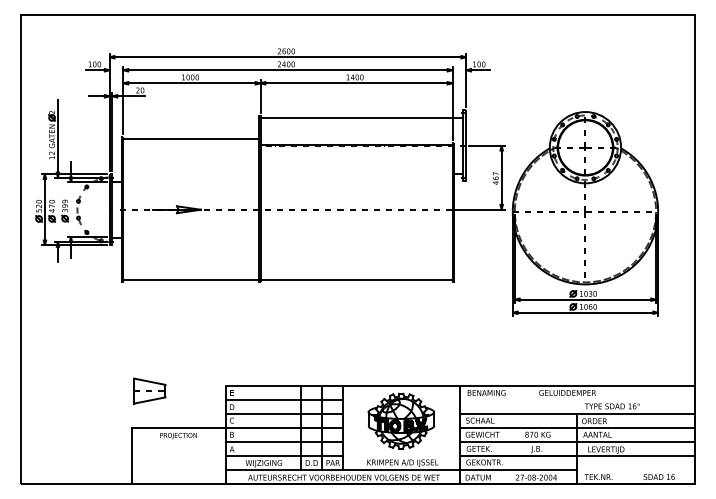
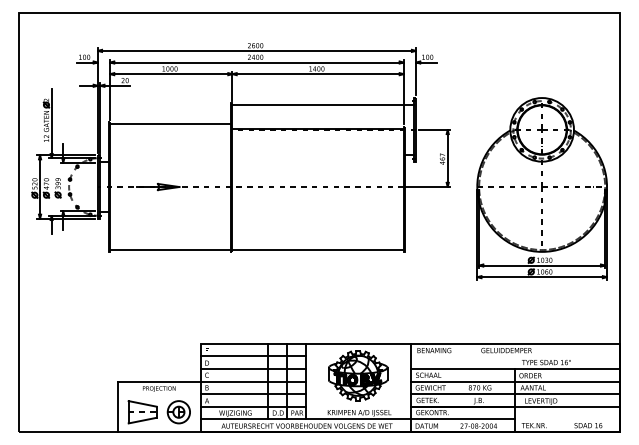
part: (584, 213) -> (541, 188), moved
part: (149, 390) -> (142, 411), moved
part: (200, 461) -> (178, 411), added

